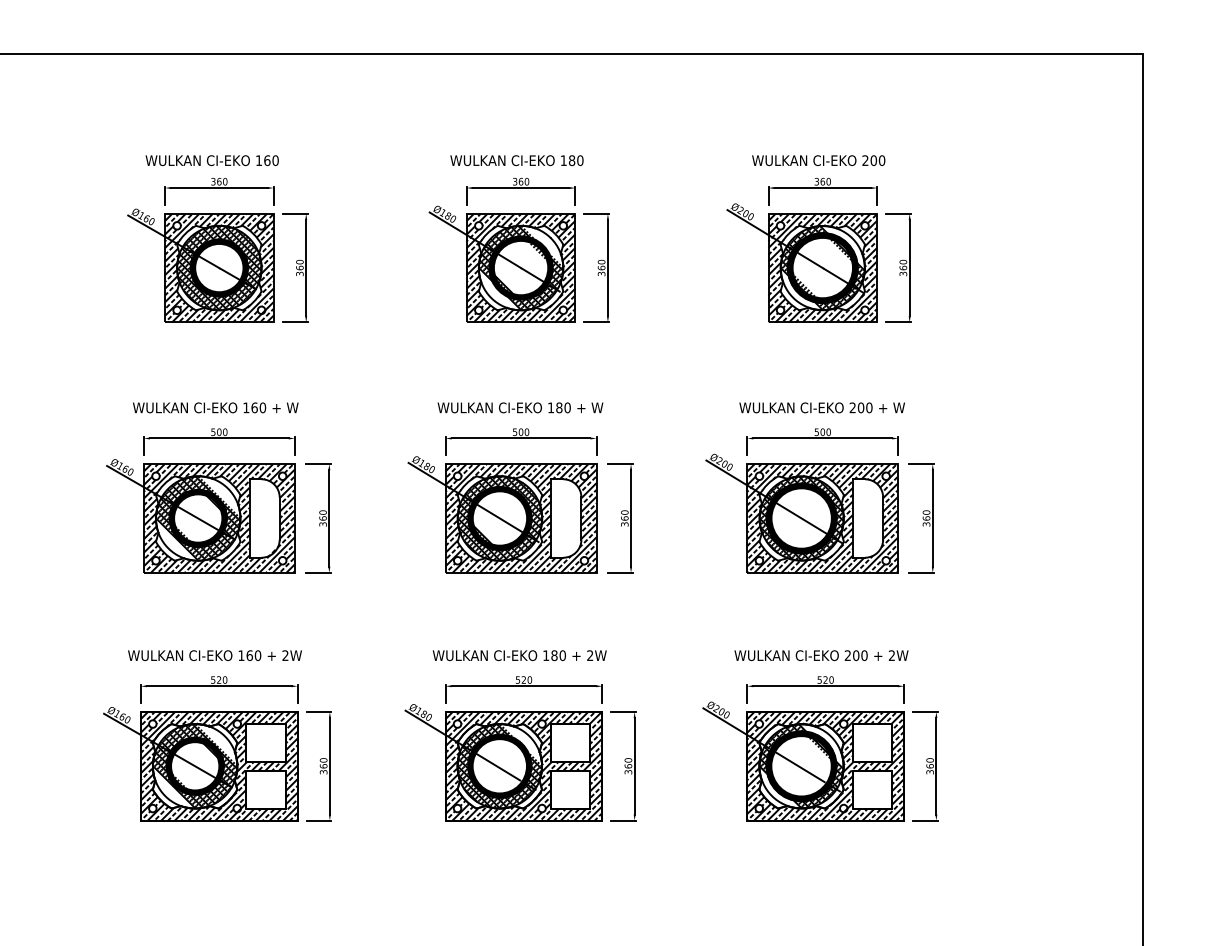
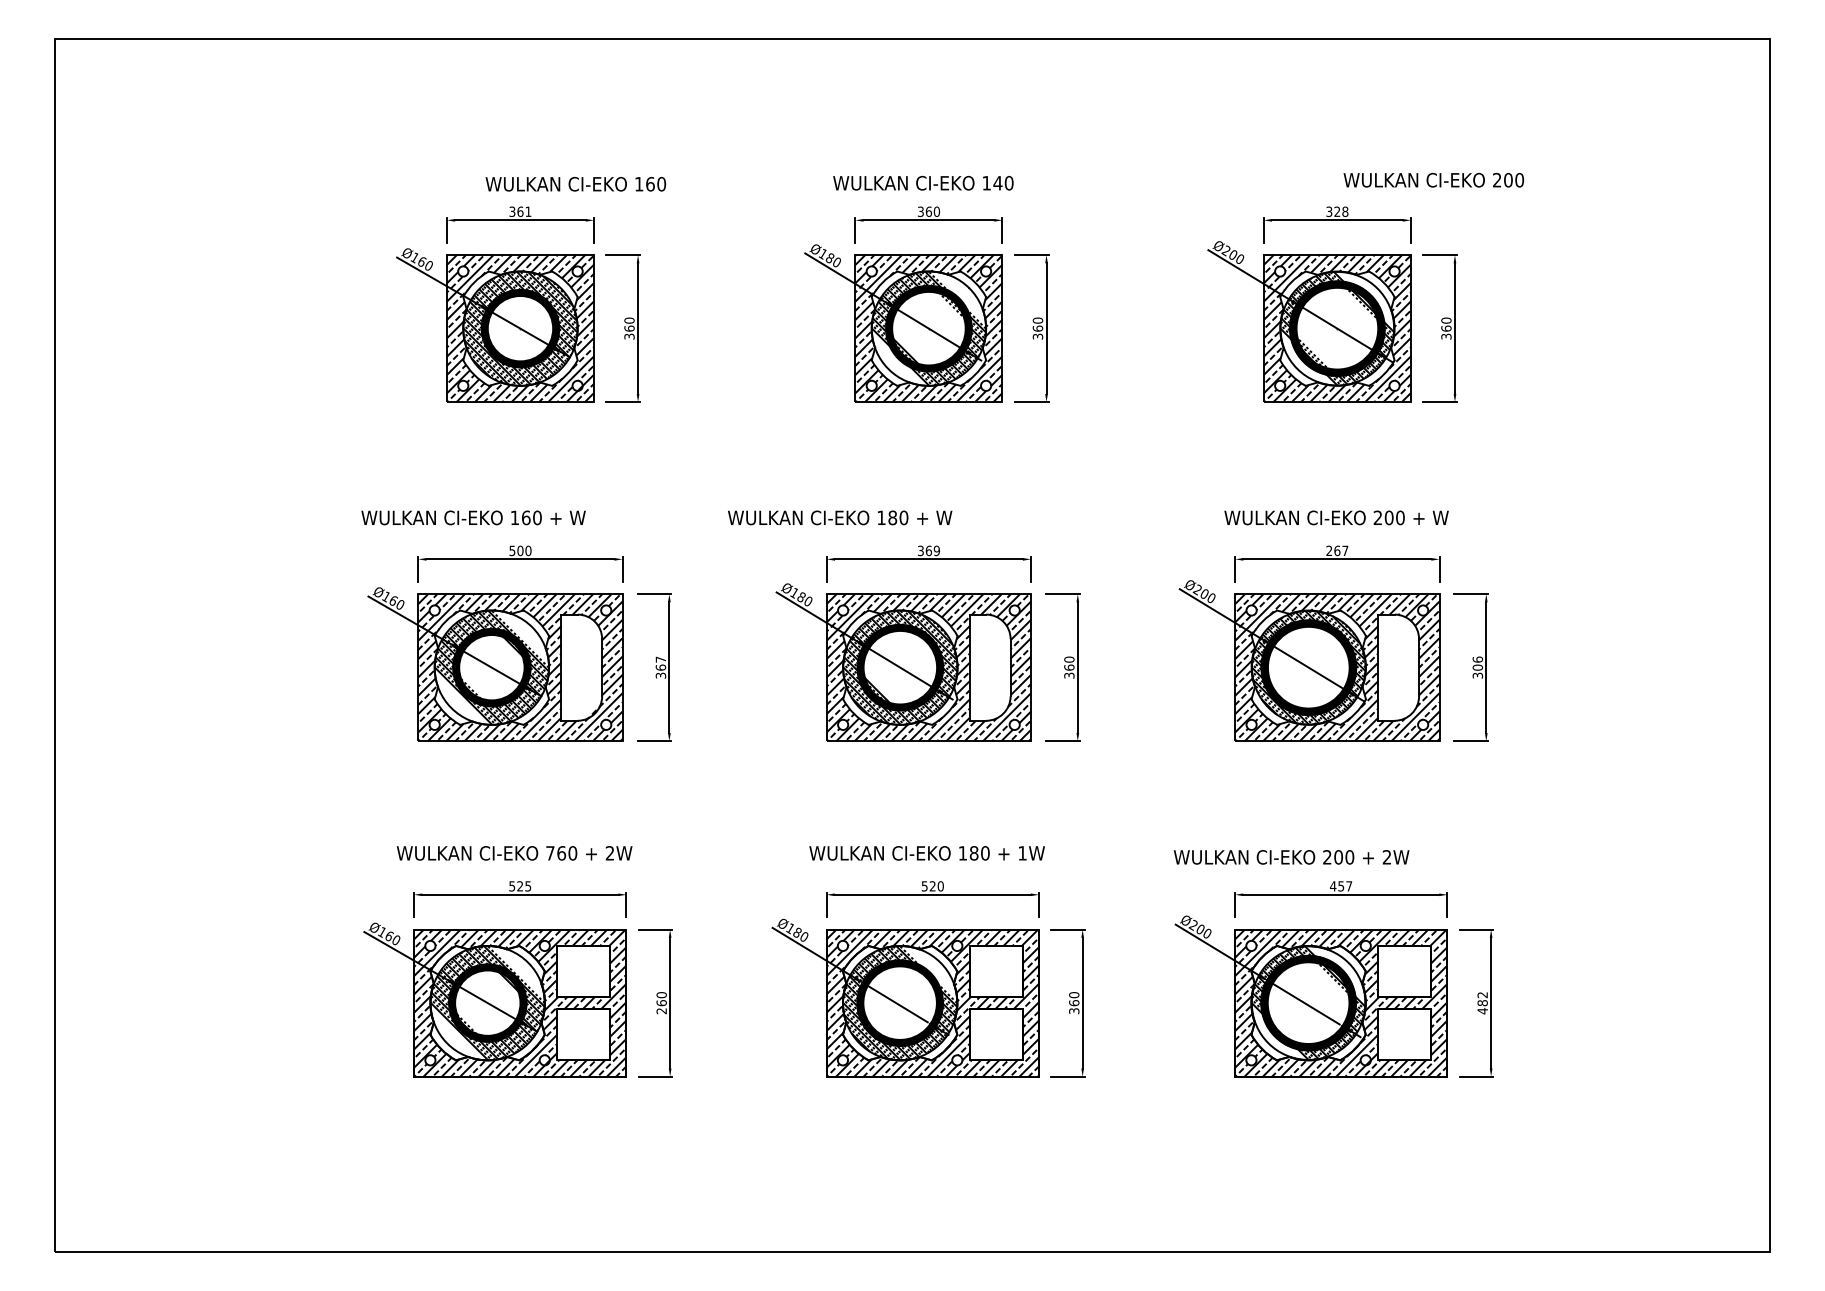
text: (211, 160) -> (575, 183), moved
text: (571, 160) -> (997, 182), 180 -> 140
text: (818, 160) -> (1433, 179), moved
text: (225, 181) -> (528, 211), 360 -> 361
text: (825, 181) -> (1341, 211), 360 -> 328
text: (215, 407) -> (473, 517), moved
text: (520, 407) -> (840, 517), moved
text: (520, 431) -> (928, 550), 500 -> 369
text: (822, 431) -> (1337, 550), 500 -> 267
text: (322, 512) -> (660, 659), 360 -> 367
text: (926, 515) -> (1477, 663), 360 -> 306
text: (241, 655) -> (550, 853), 160 -> 760
text: (590, 655) -> (1022, 853), 2W -> 1W
text: (821, 655) -> (1291, 857), moved
text: (225, 680) -> (528, 886), 520 -> 525
text: (825, 680) -> (1340, 886), 520 -> 457
text: (930, 766) -> (1482, 1003), 360 -> 482
text: (323, 772) -> (661, 1011), 360 -> 260

